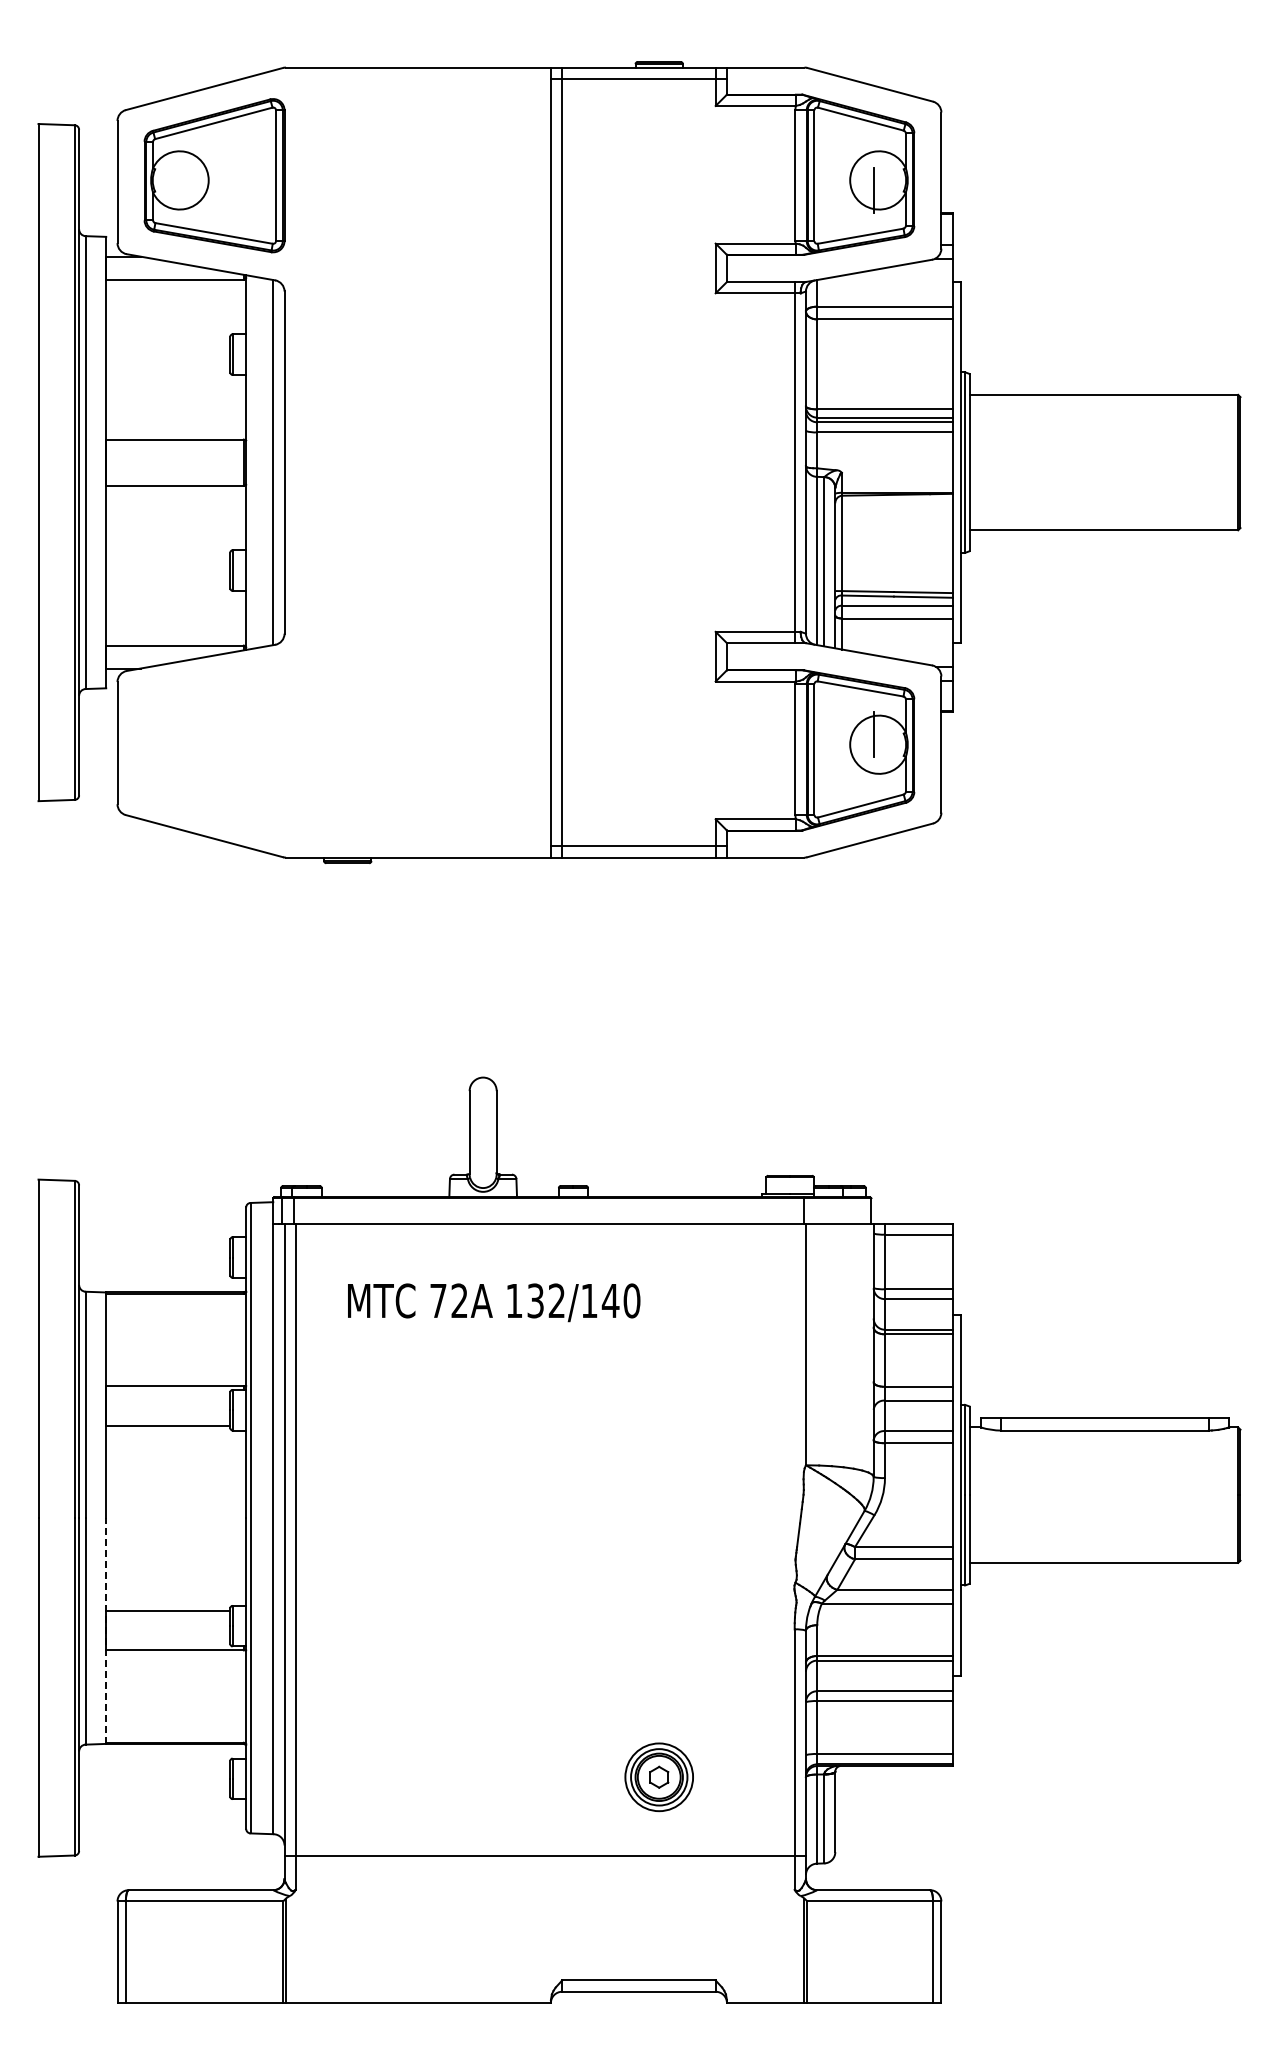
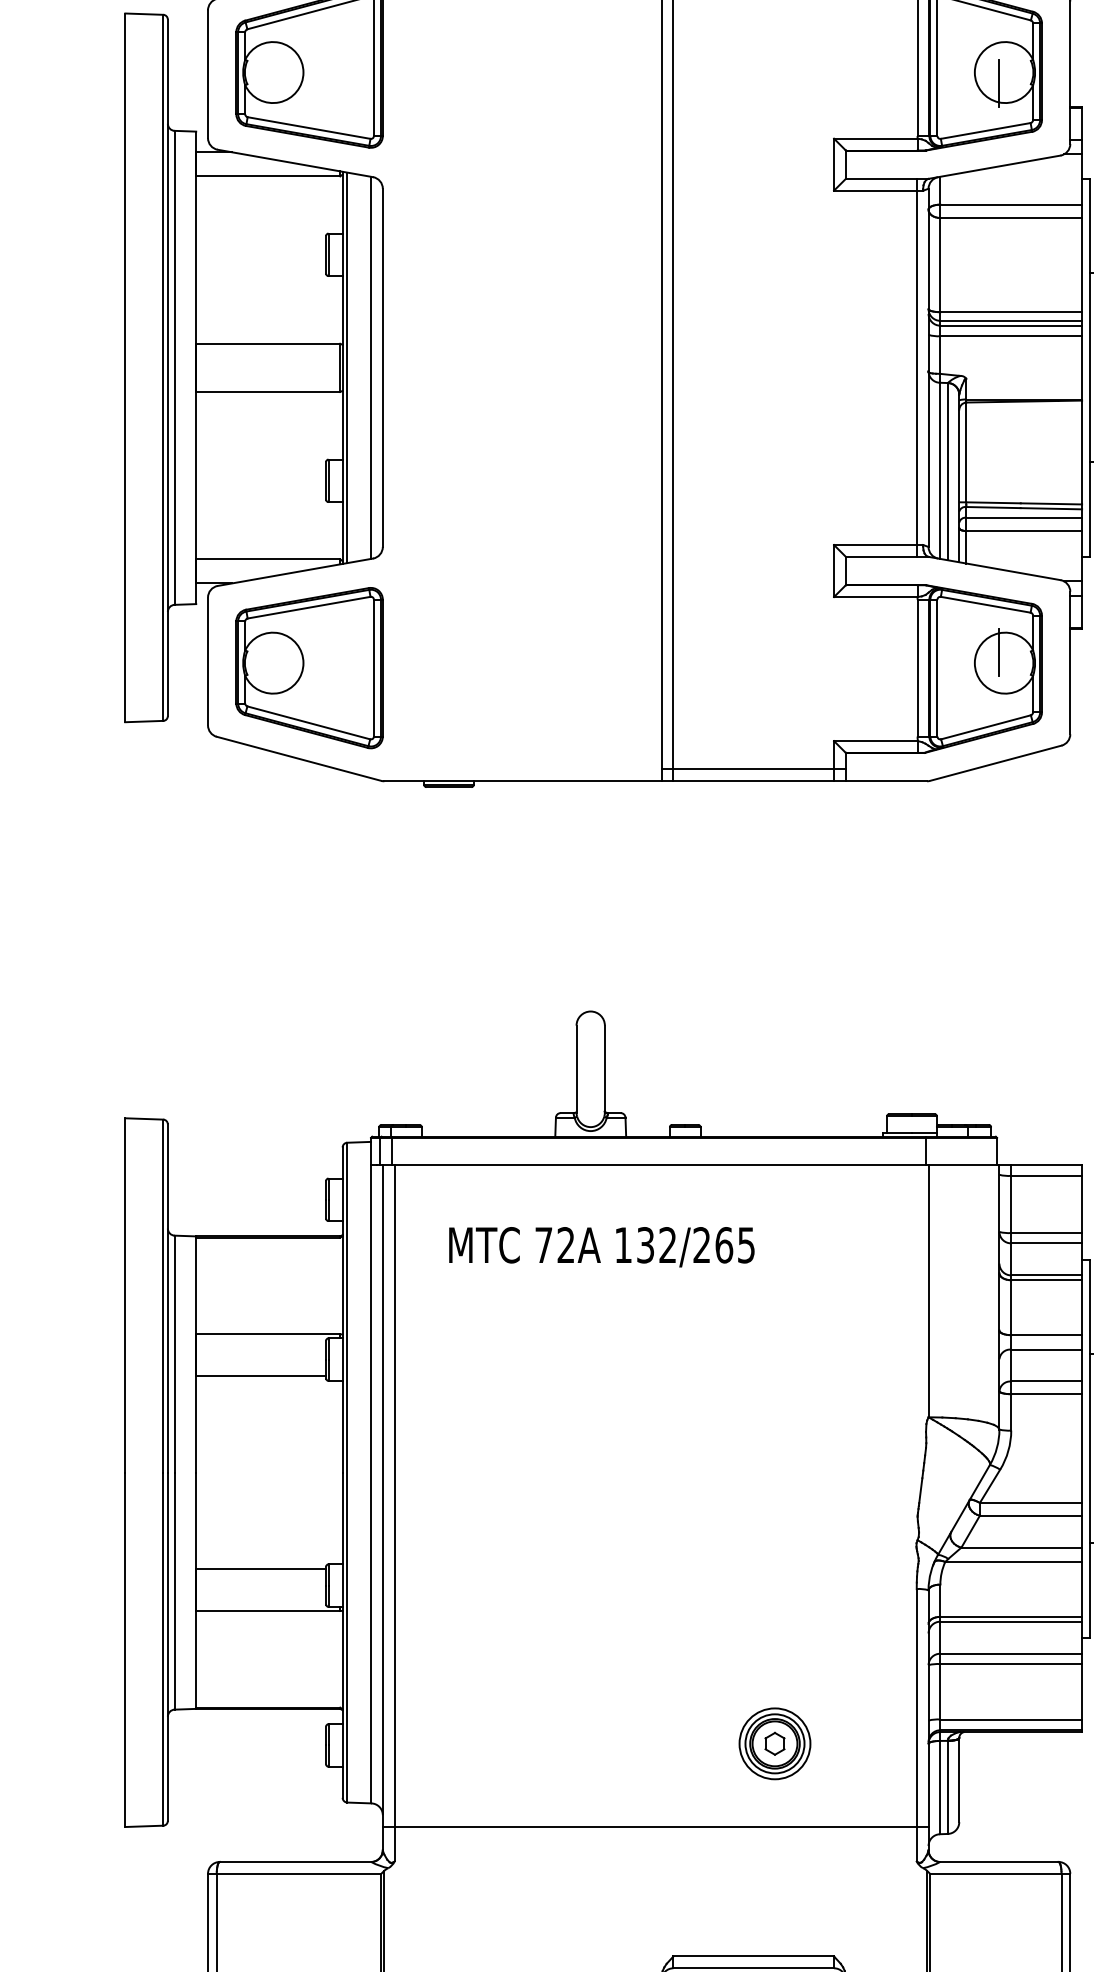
line: (250, 462) -> (347, 367), added
part: (214, 749) -> (309, 668), added
text: (610, 1300) -> (723, 1244), 132/140 -> 132/265
line: (106, 1631) -> (196, 1591), dashed -> solid

